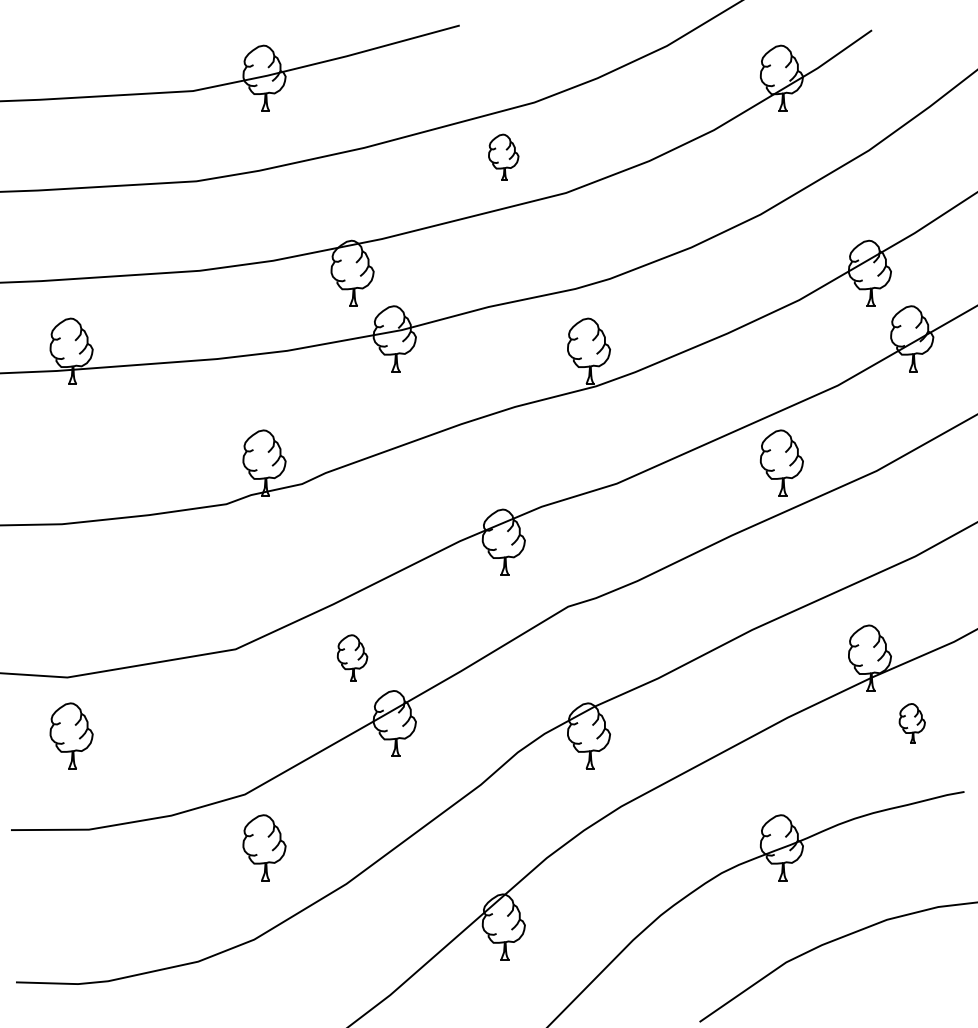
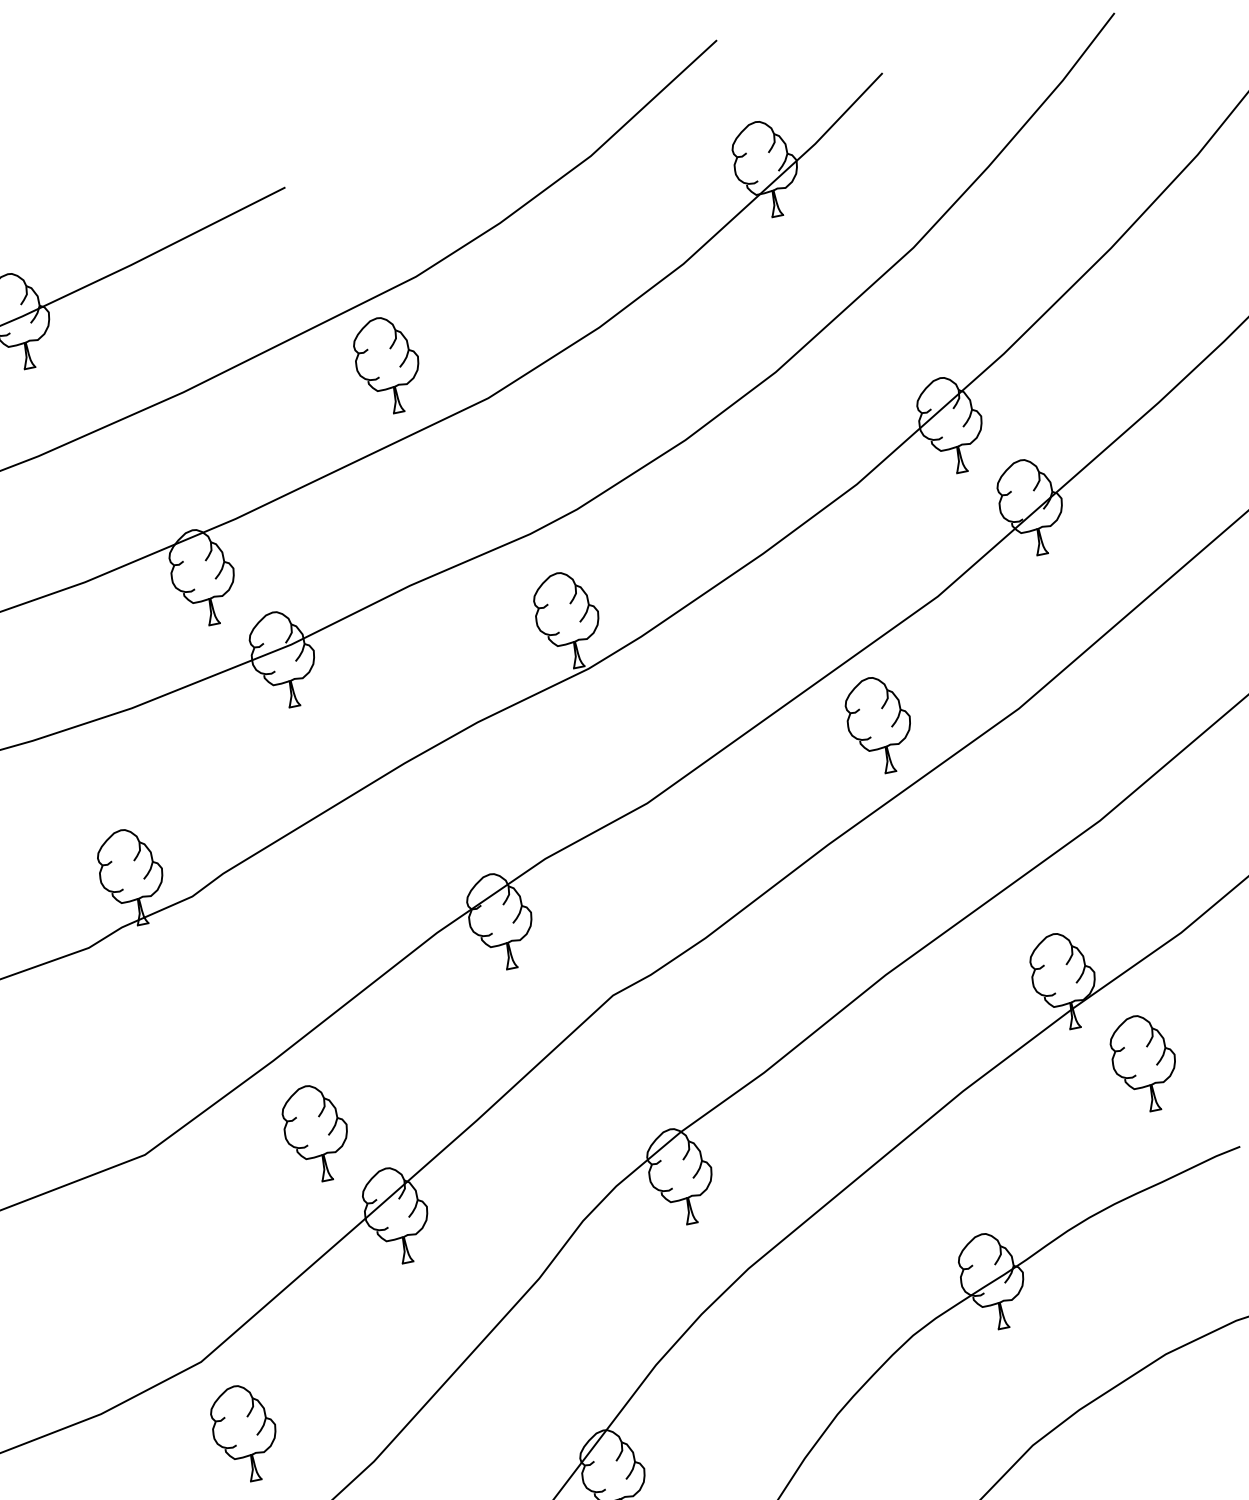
part: (503, 157) -> (387, 365), size x1.43
part: (352, 657) -> (316, 1132), size x1.43
part: (912, 723) -> (1144, 1063), size x1.67

